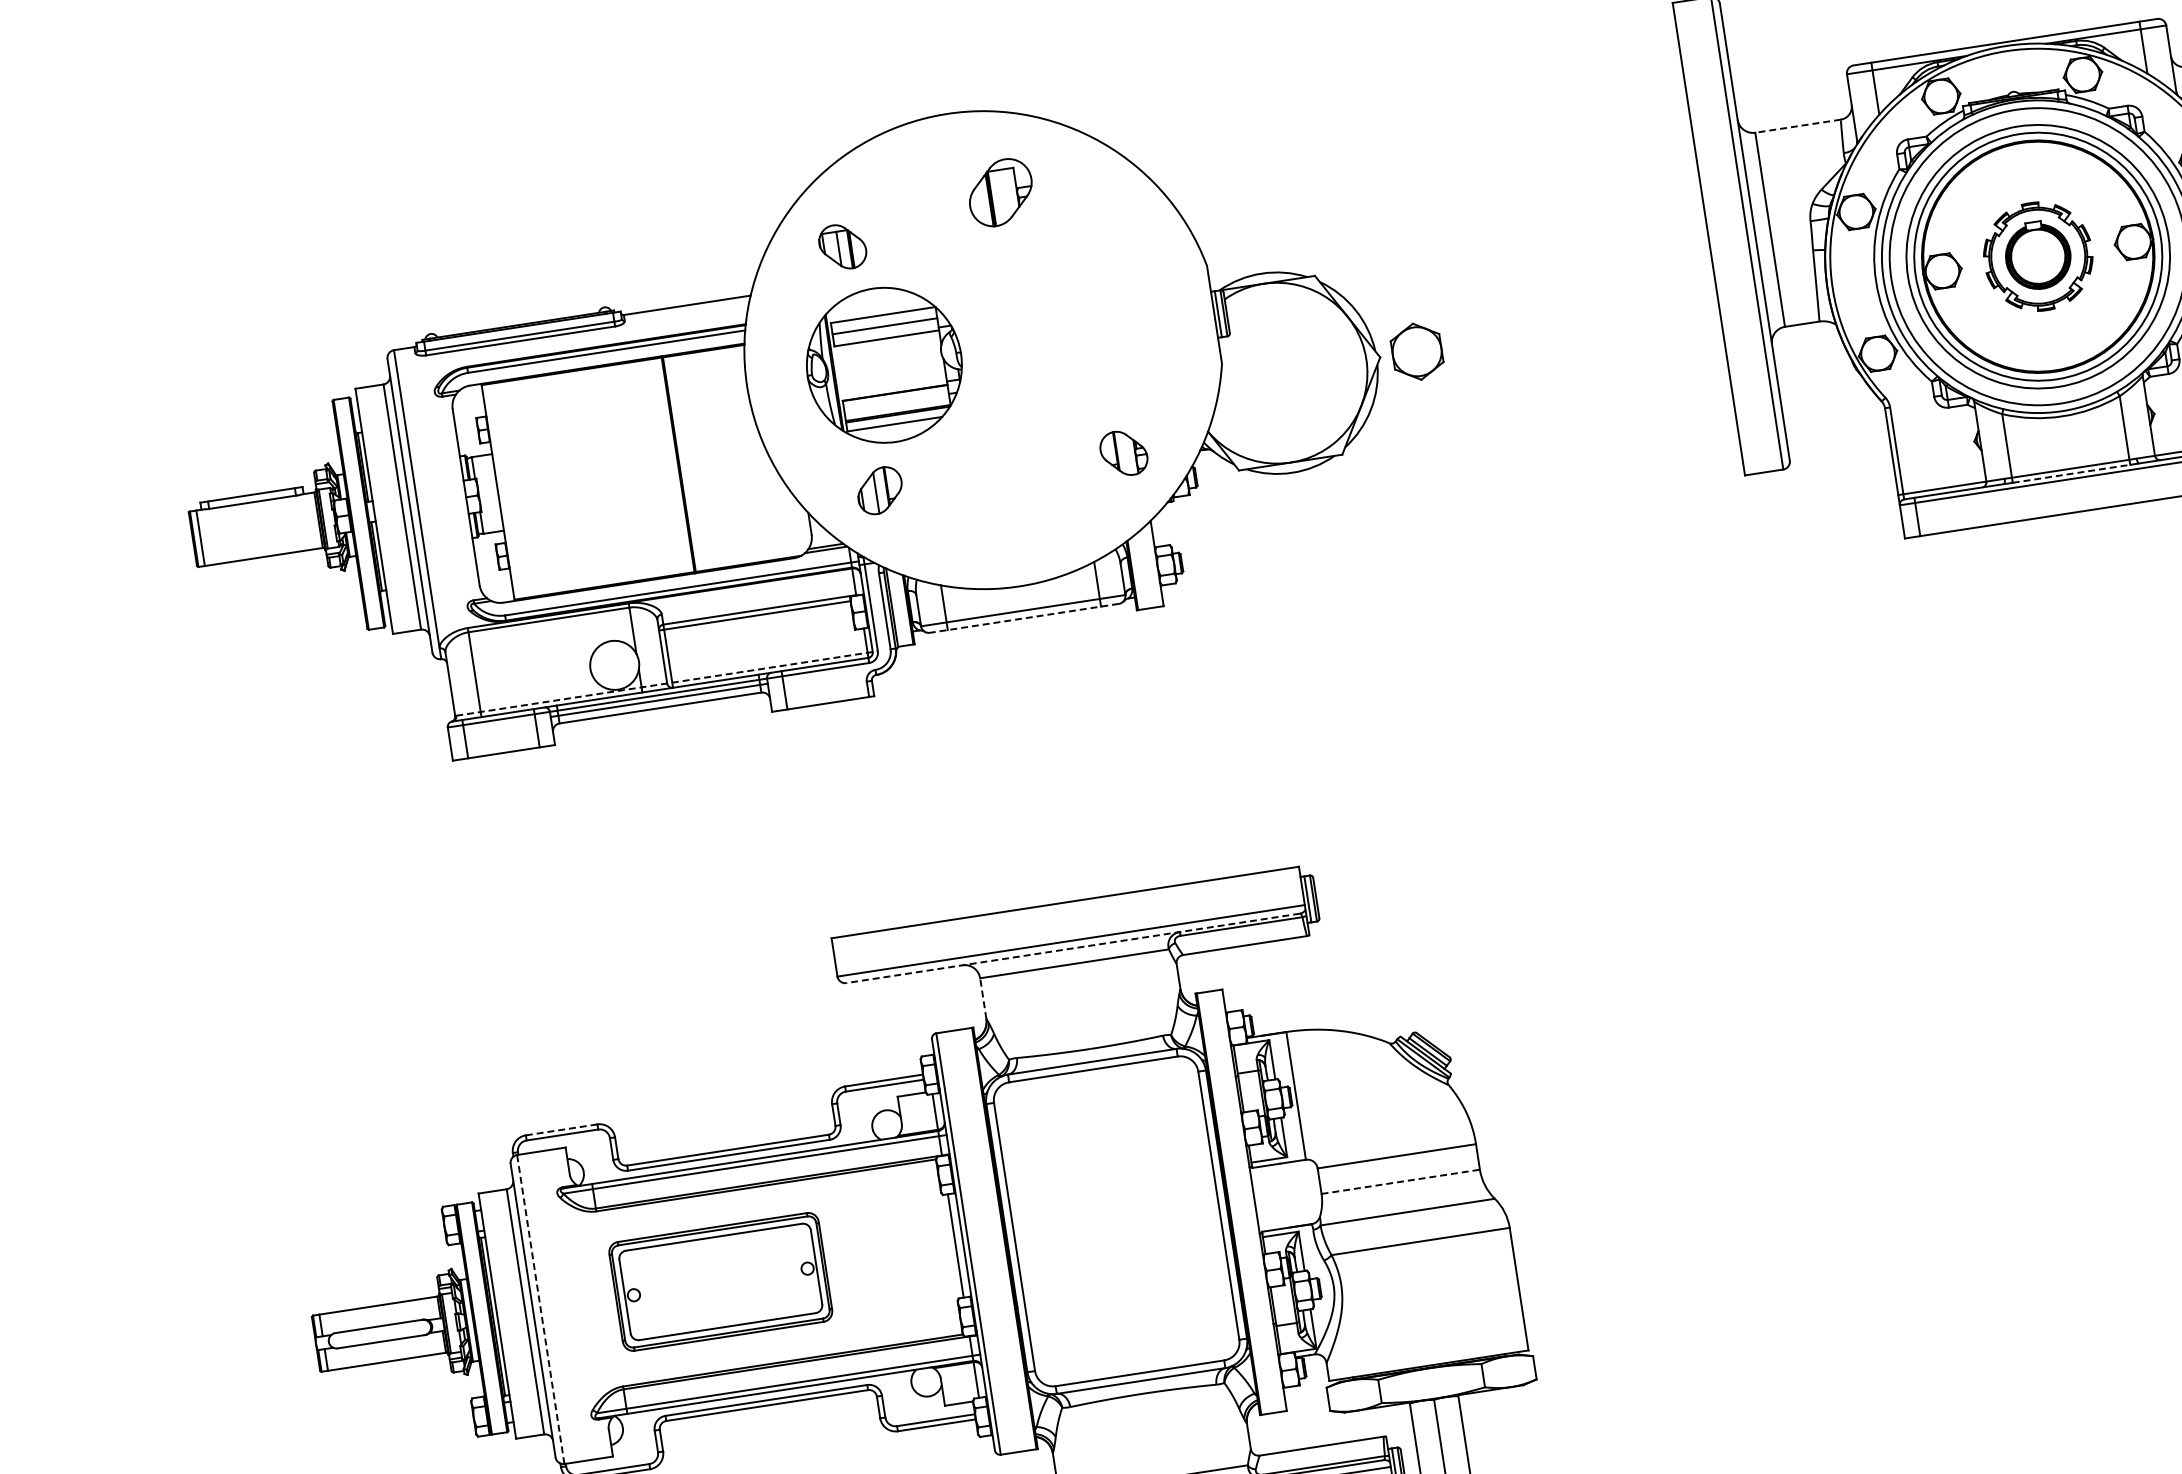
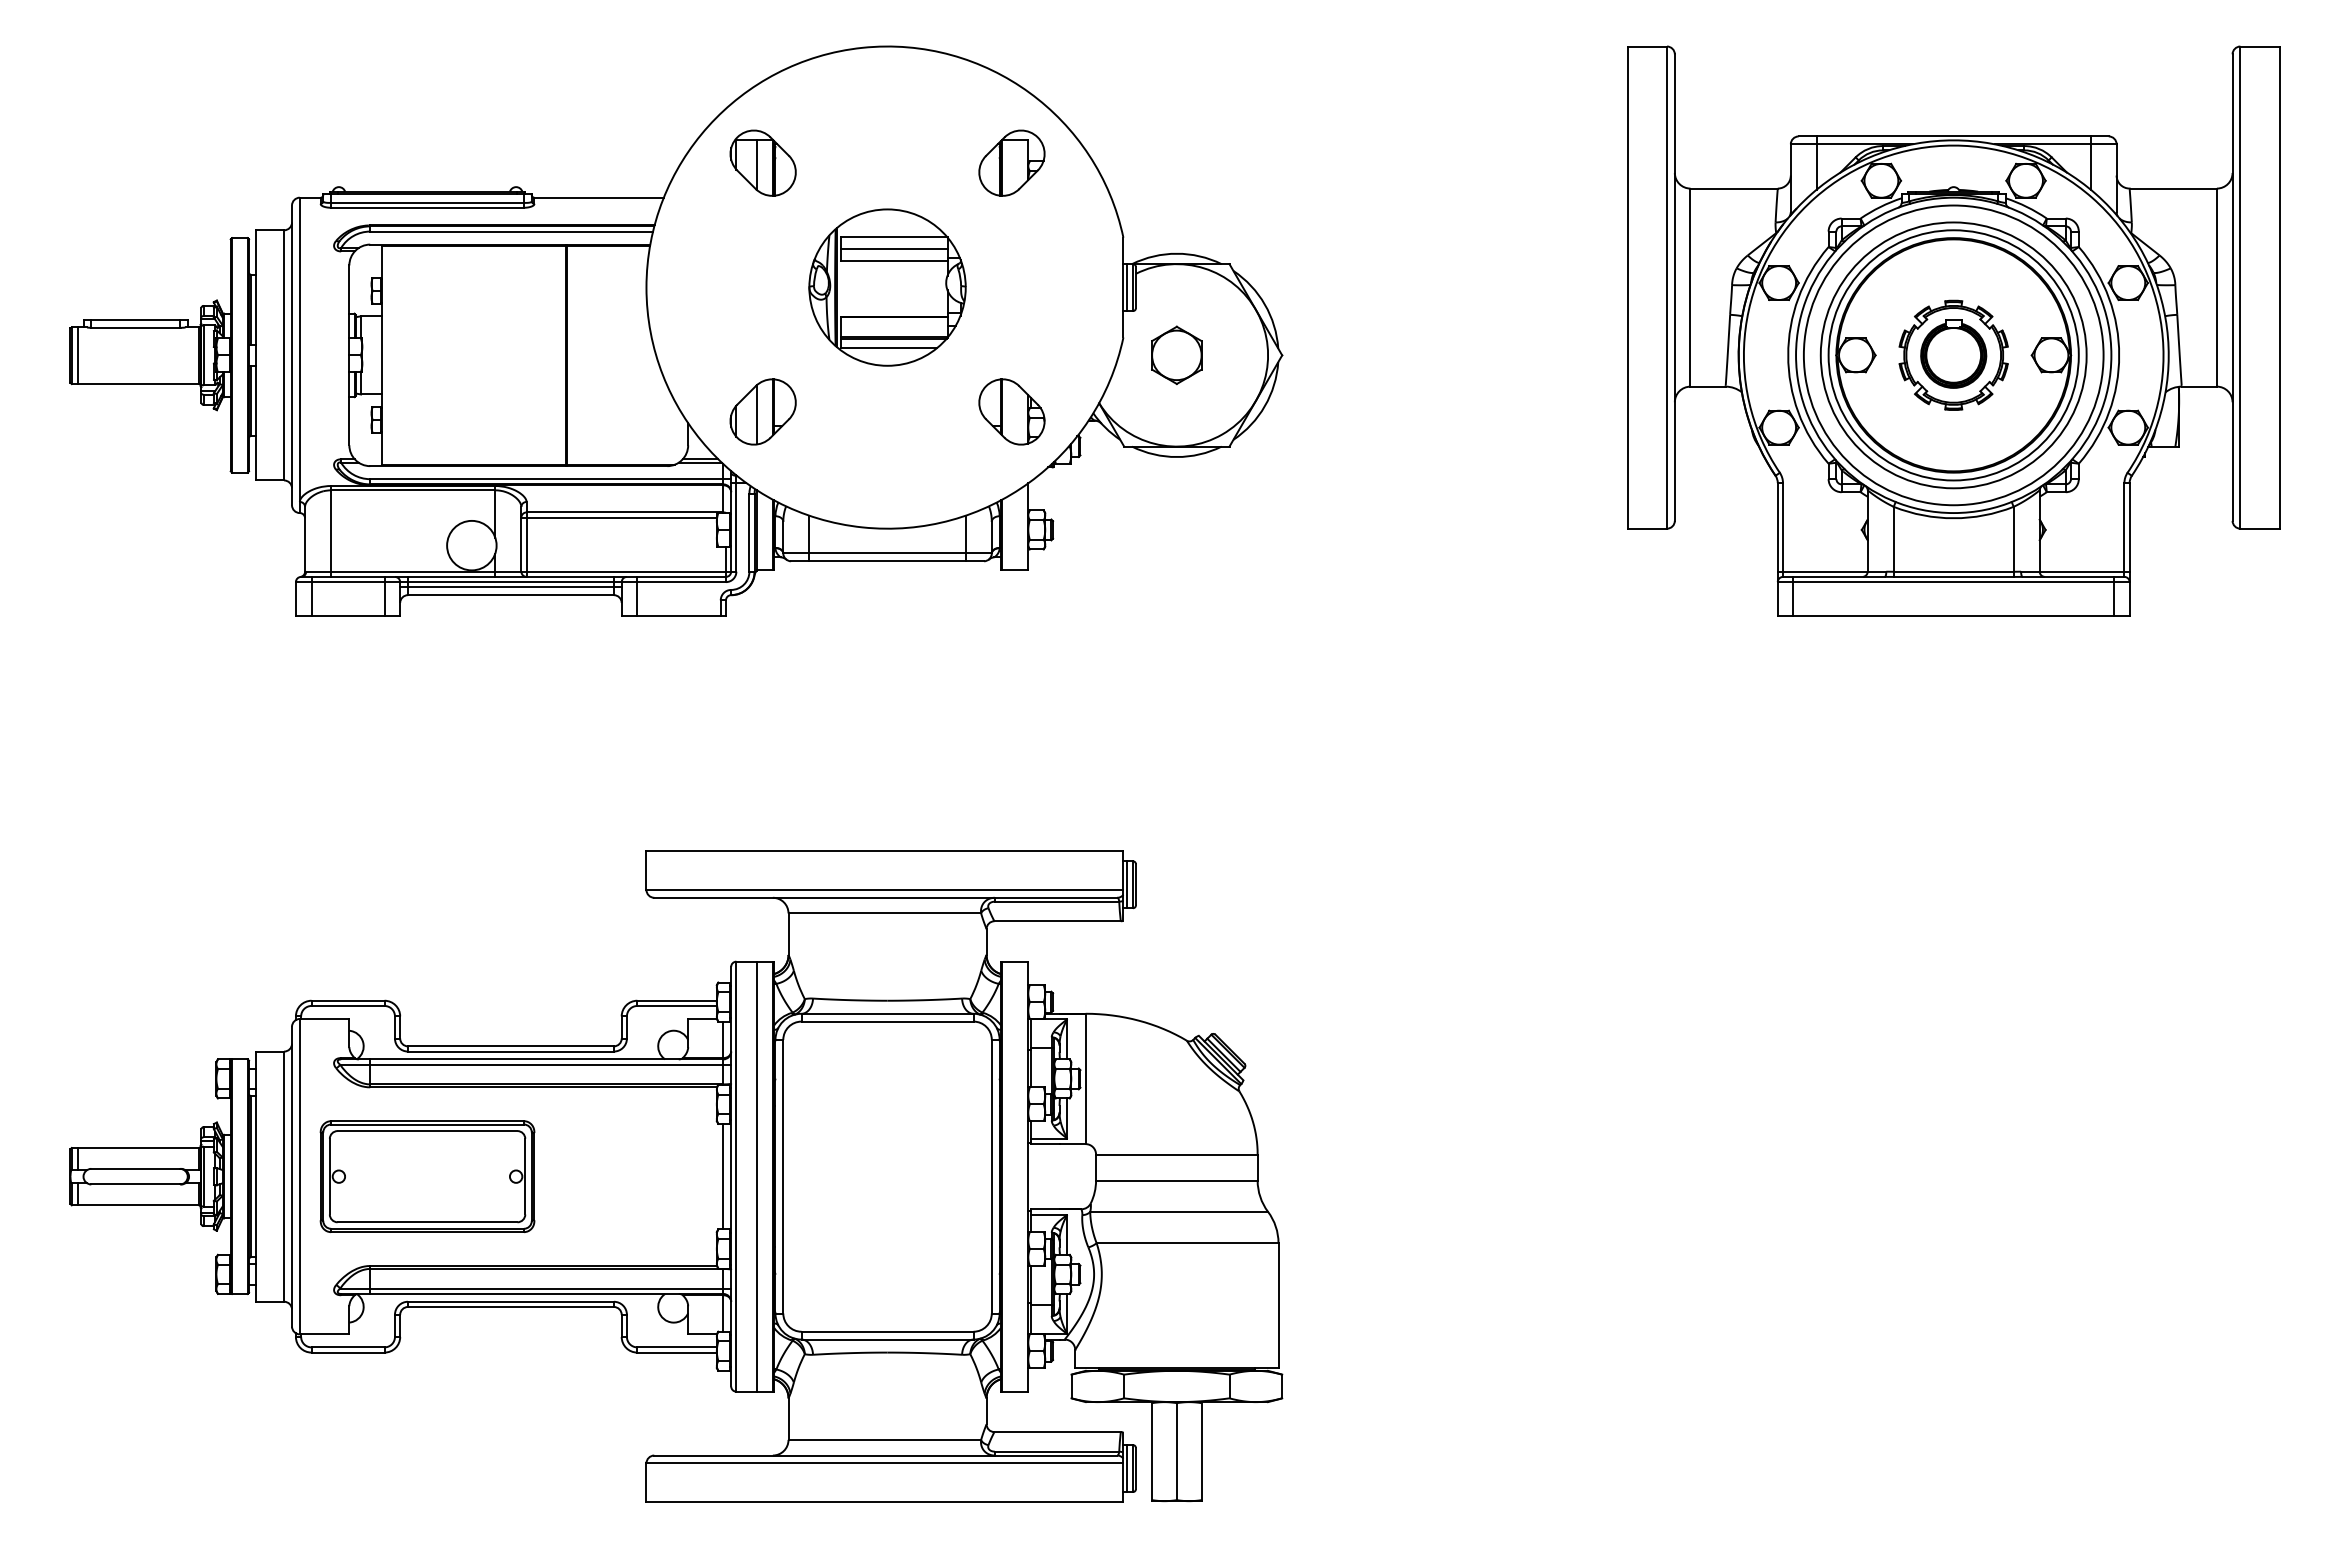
line: (1798, 126) -> (1734, 188), dashed -> solid
part: (1000, 192) -> (1011, 162), moved
part: (842, 246) -> (762, 162), size x1.43
part: (1416, 350) -> (1176, 354), moved
part: (884, 365) -> (887, 287), moved
part: (1123, 453) -> (1011, 411), size x1.43
line: (2071, 473) -> (1953, 576), dashed -> solid
part: (879, 490) -> (762, 411), size x1.43
line: (1024, 618) -> (887, 561), dashed -> solid
line: (667, 683) -> (521, 571), dashed -> solid
line: (1072, 948) -> (885, 897), dashed -> solid
line: (983, 998) -> (788, 934), dashed -> solid
line: (561, 1129) -> (347, 1000), dashed -> solid
line: (1400, 1181) -> (1176, 1180), dashed -> solid
line: (989, 1240) -> (757, 1176), added
part: (720, 1281) -> (427, 1176), moved
line: (540, 1309) -> (299, 1176), dashed -> solid

